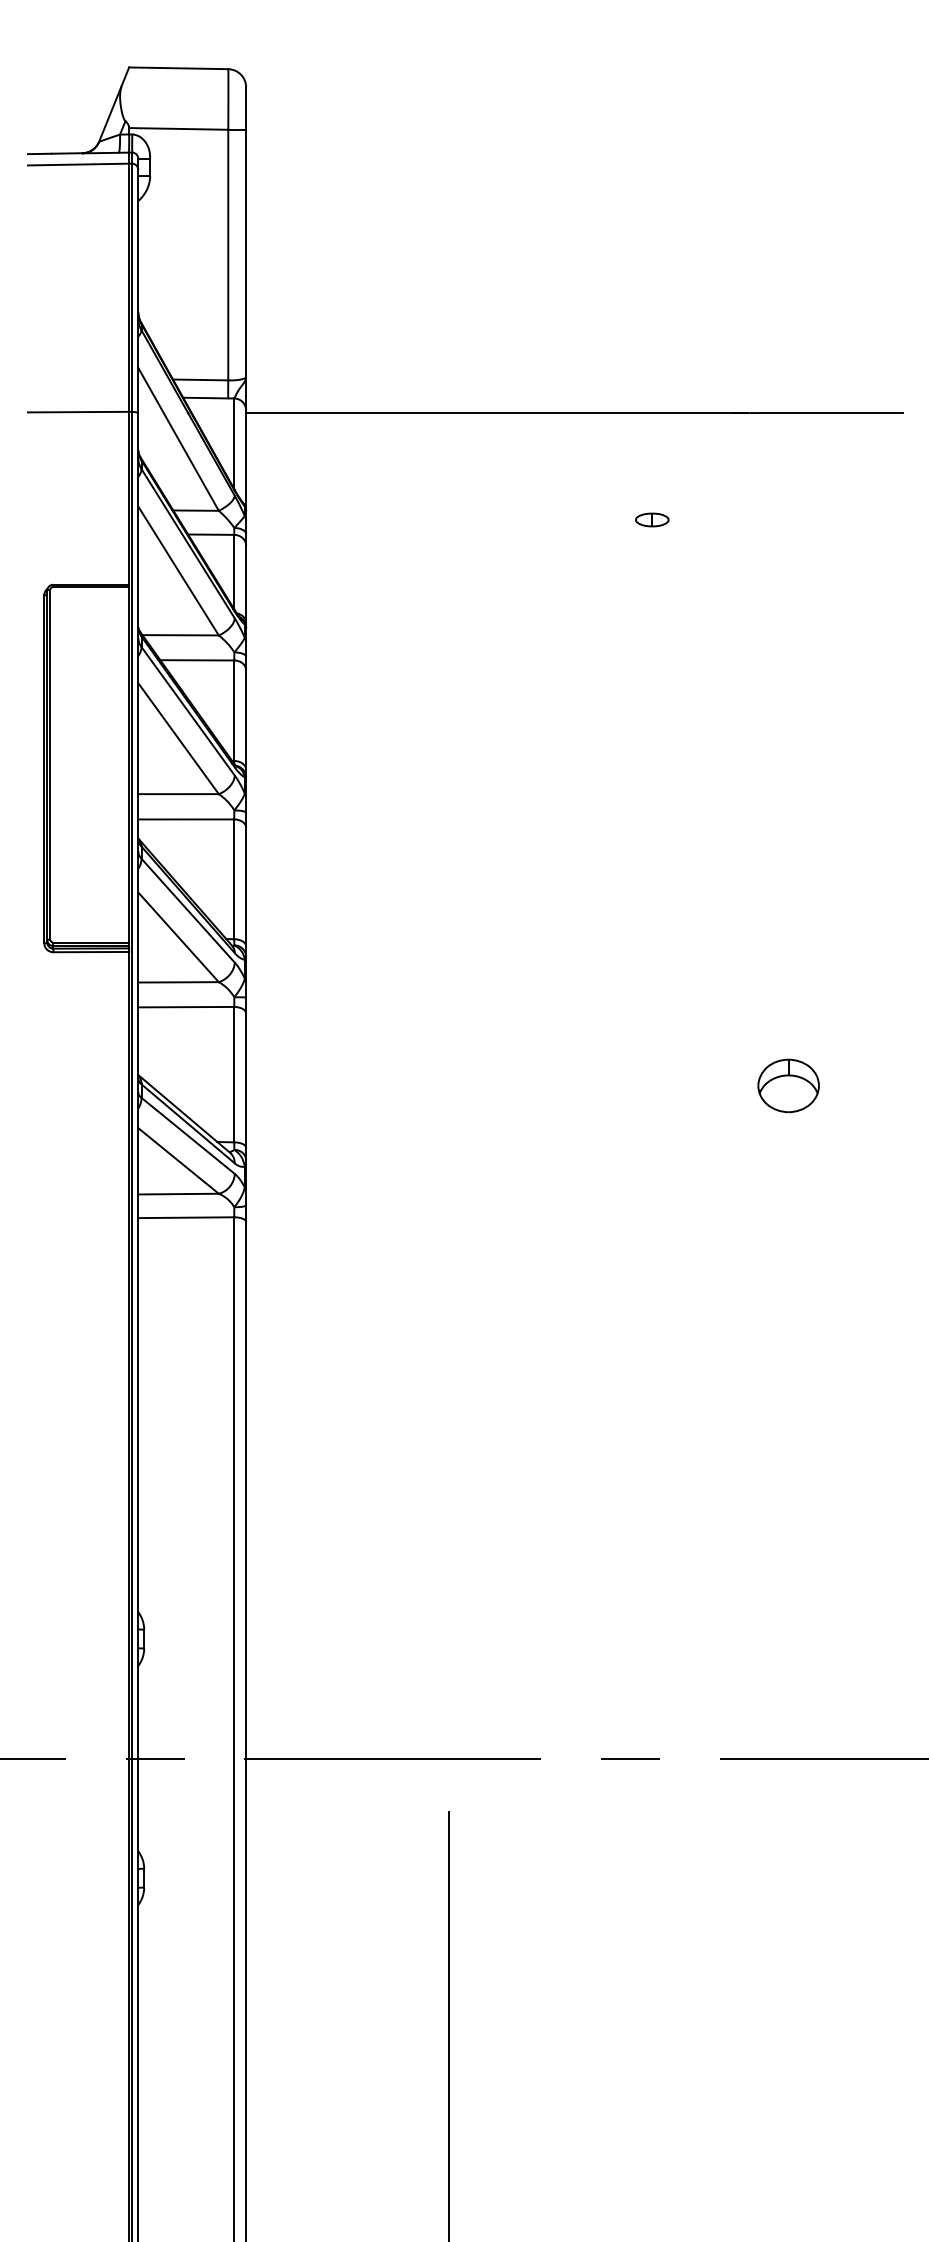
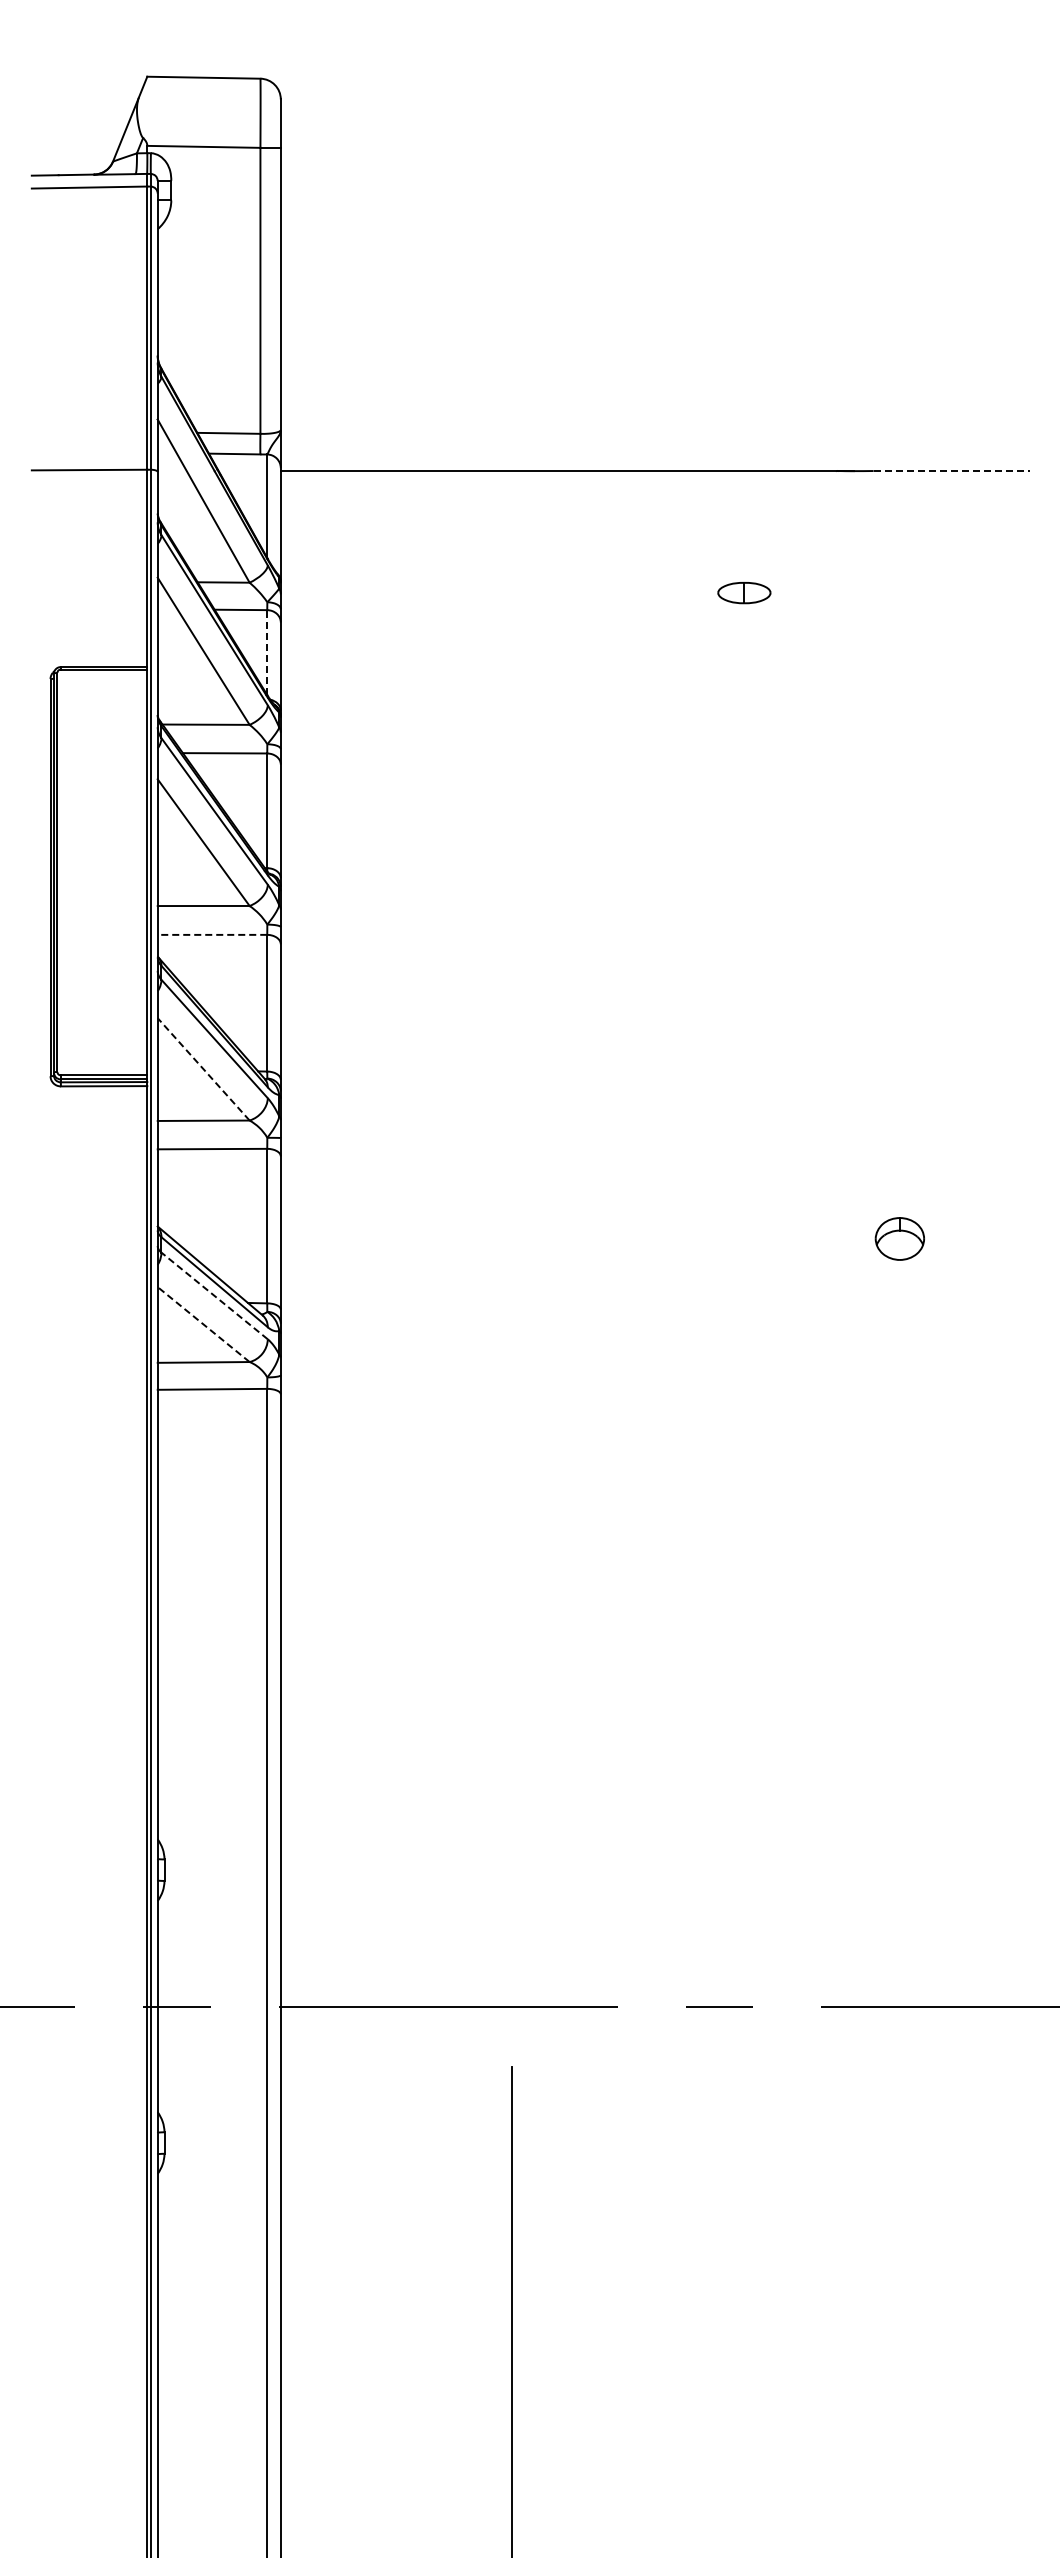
line: (834, 413) -> (952, 471), solid -> dashed
part: (651, 520) -> (743, 593), size x1.4
line: (234, 571) -> (267, 652), solid -> dashed
line: (186, 819) -> (212, 934), solid -> dashed
line: (178, 937) -> (203, 1069), solid -> dashed
part: (788, 1085) -> (899, 1238), size x0.7
line: (188, 1135) -> (214, 1295), solid -> dashed
line: (178, 1160) -> (203, 1324), solid -> dashed

